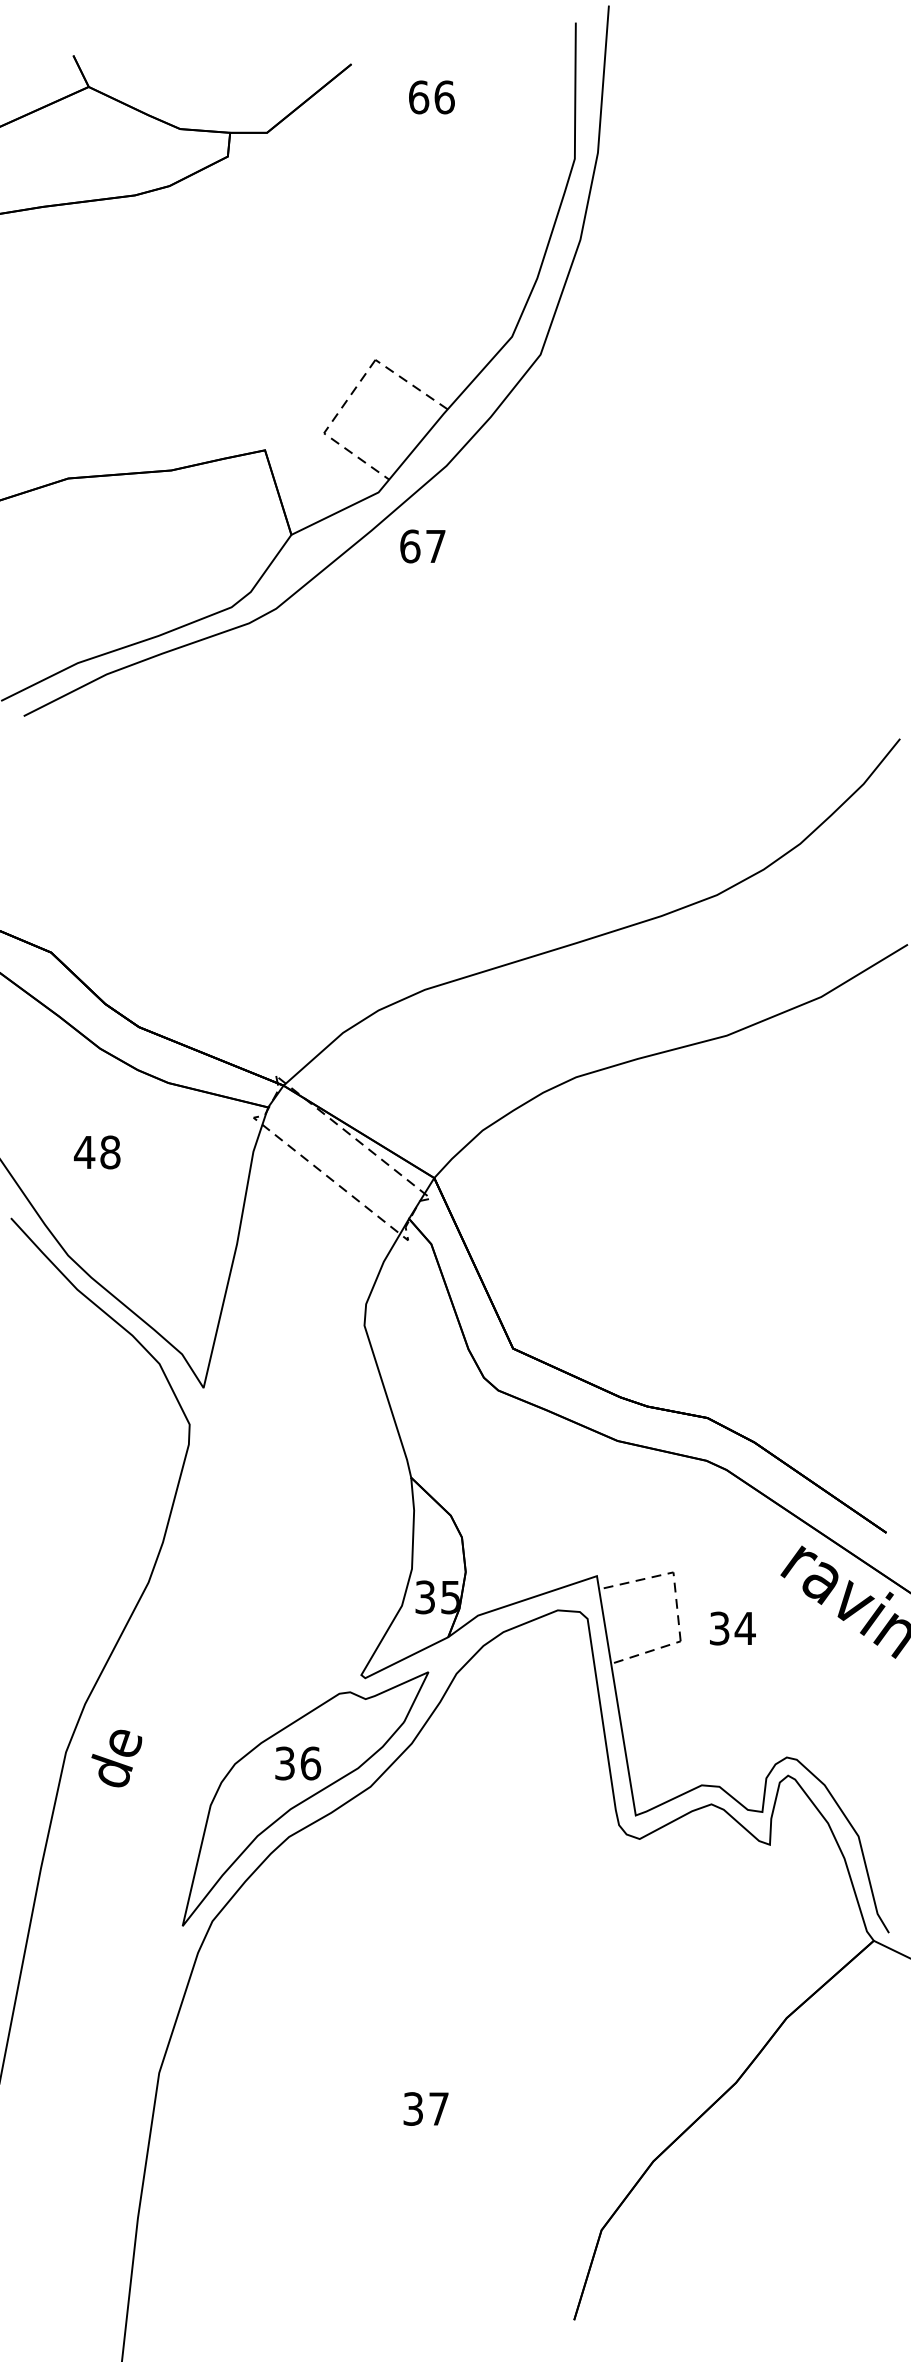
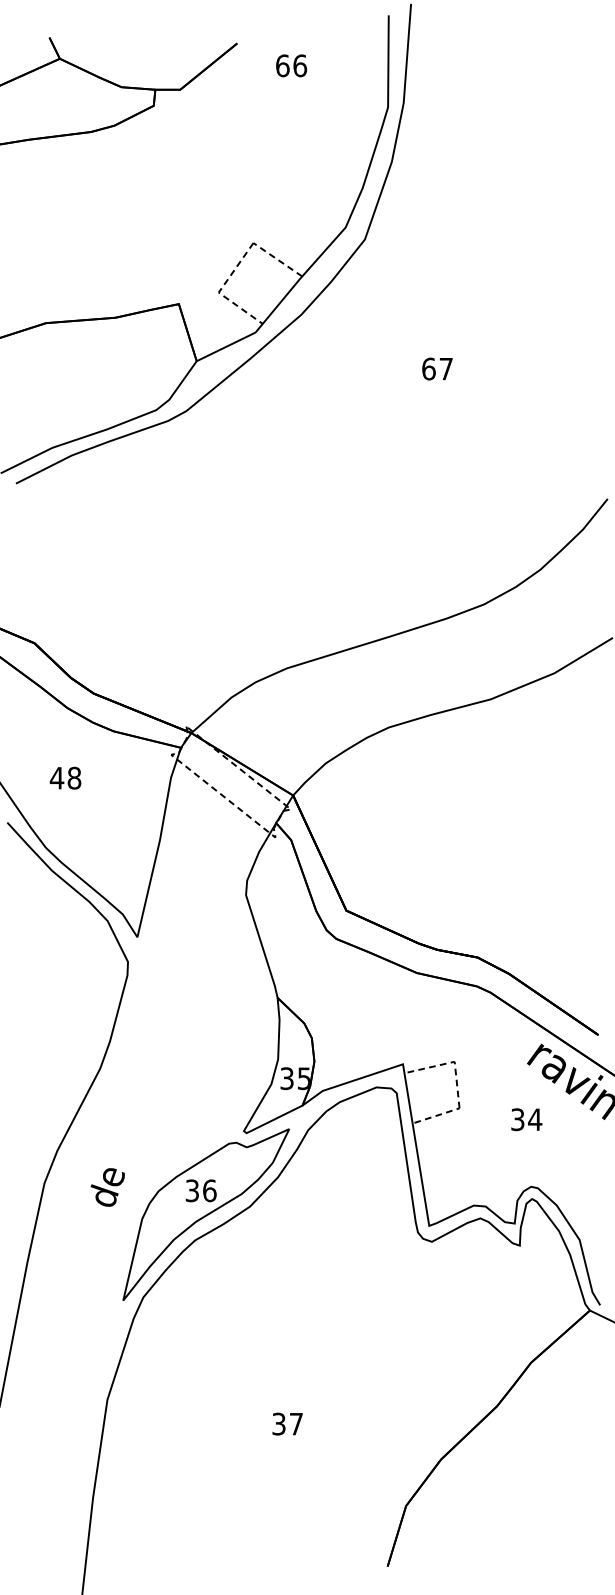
text: (422, 545) -> (437, 368), moved
text: (732, 1628) -> (526, 1119), moved
text: (116, 1758) -> (107, 1187), moved

